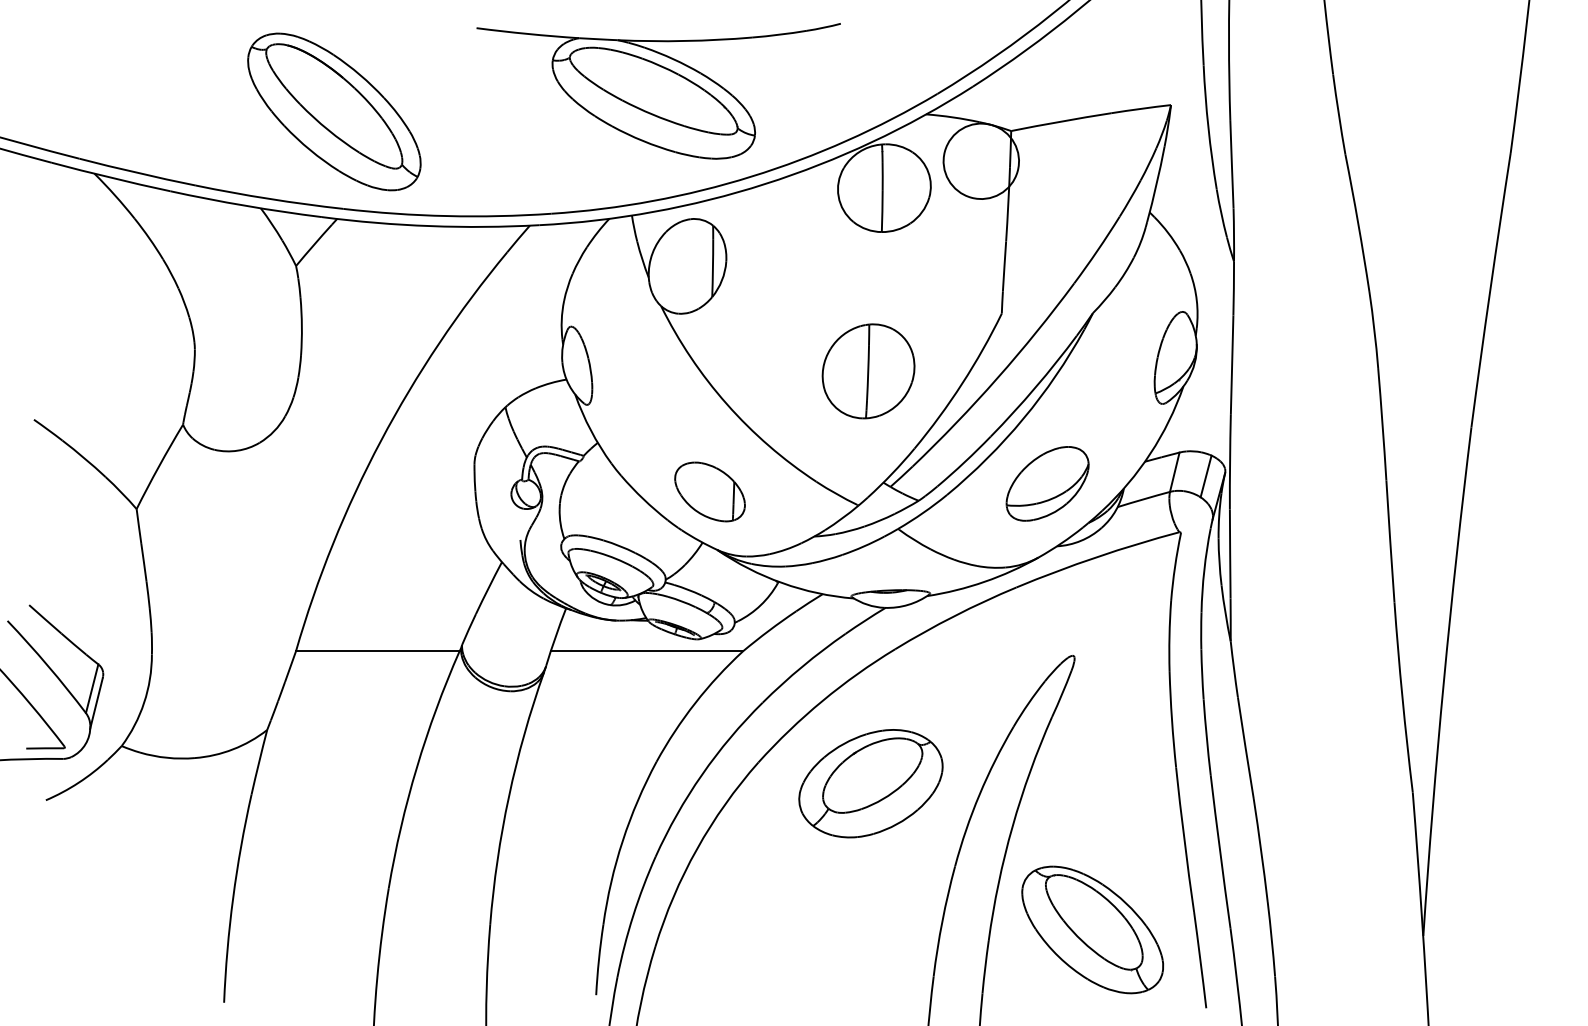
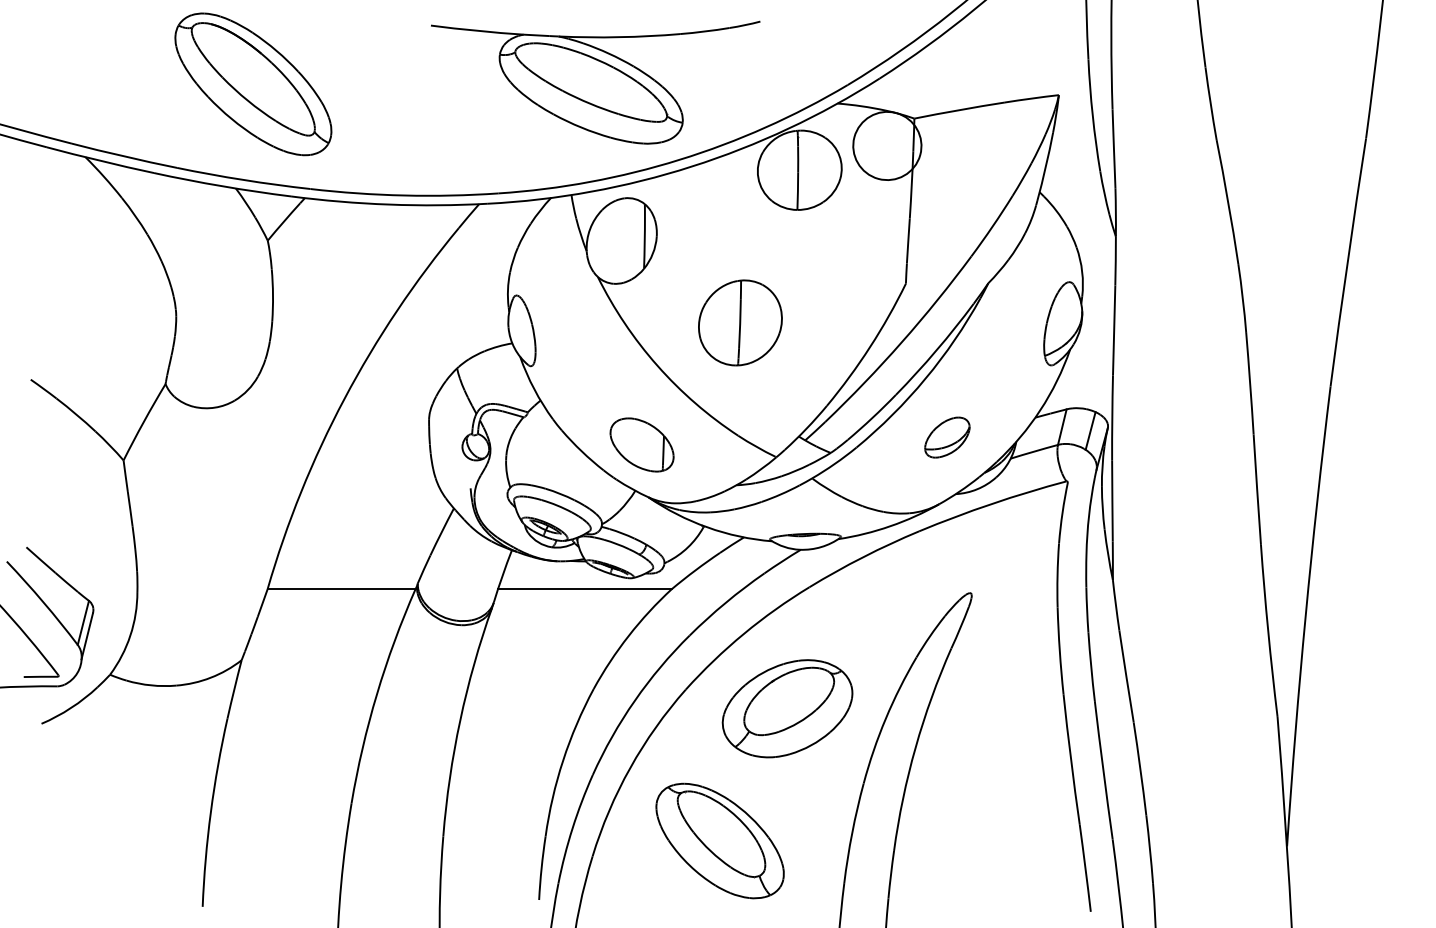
part: (334, 112) -> (253, 84), moved
part: (868, 370) -> (740, 322), moved
part: (1047, 483) -> (947, 437), size x0.6
part: (1092, 929) -> (719, 840), moved

